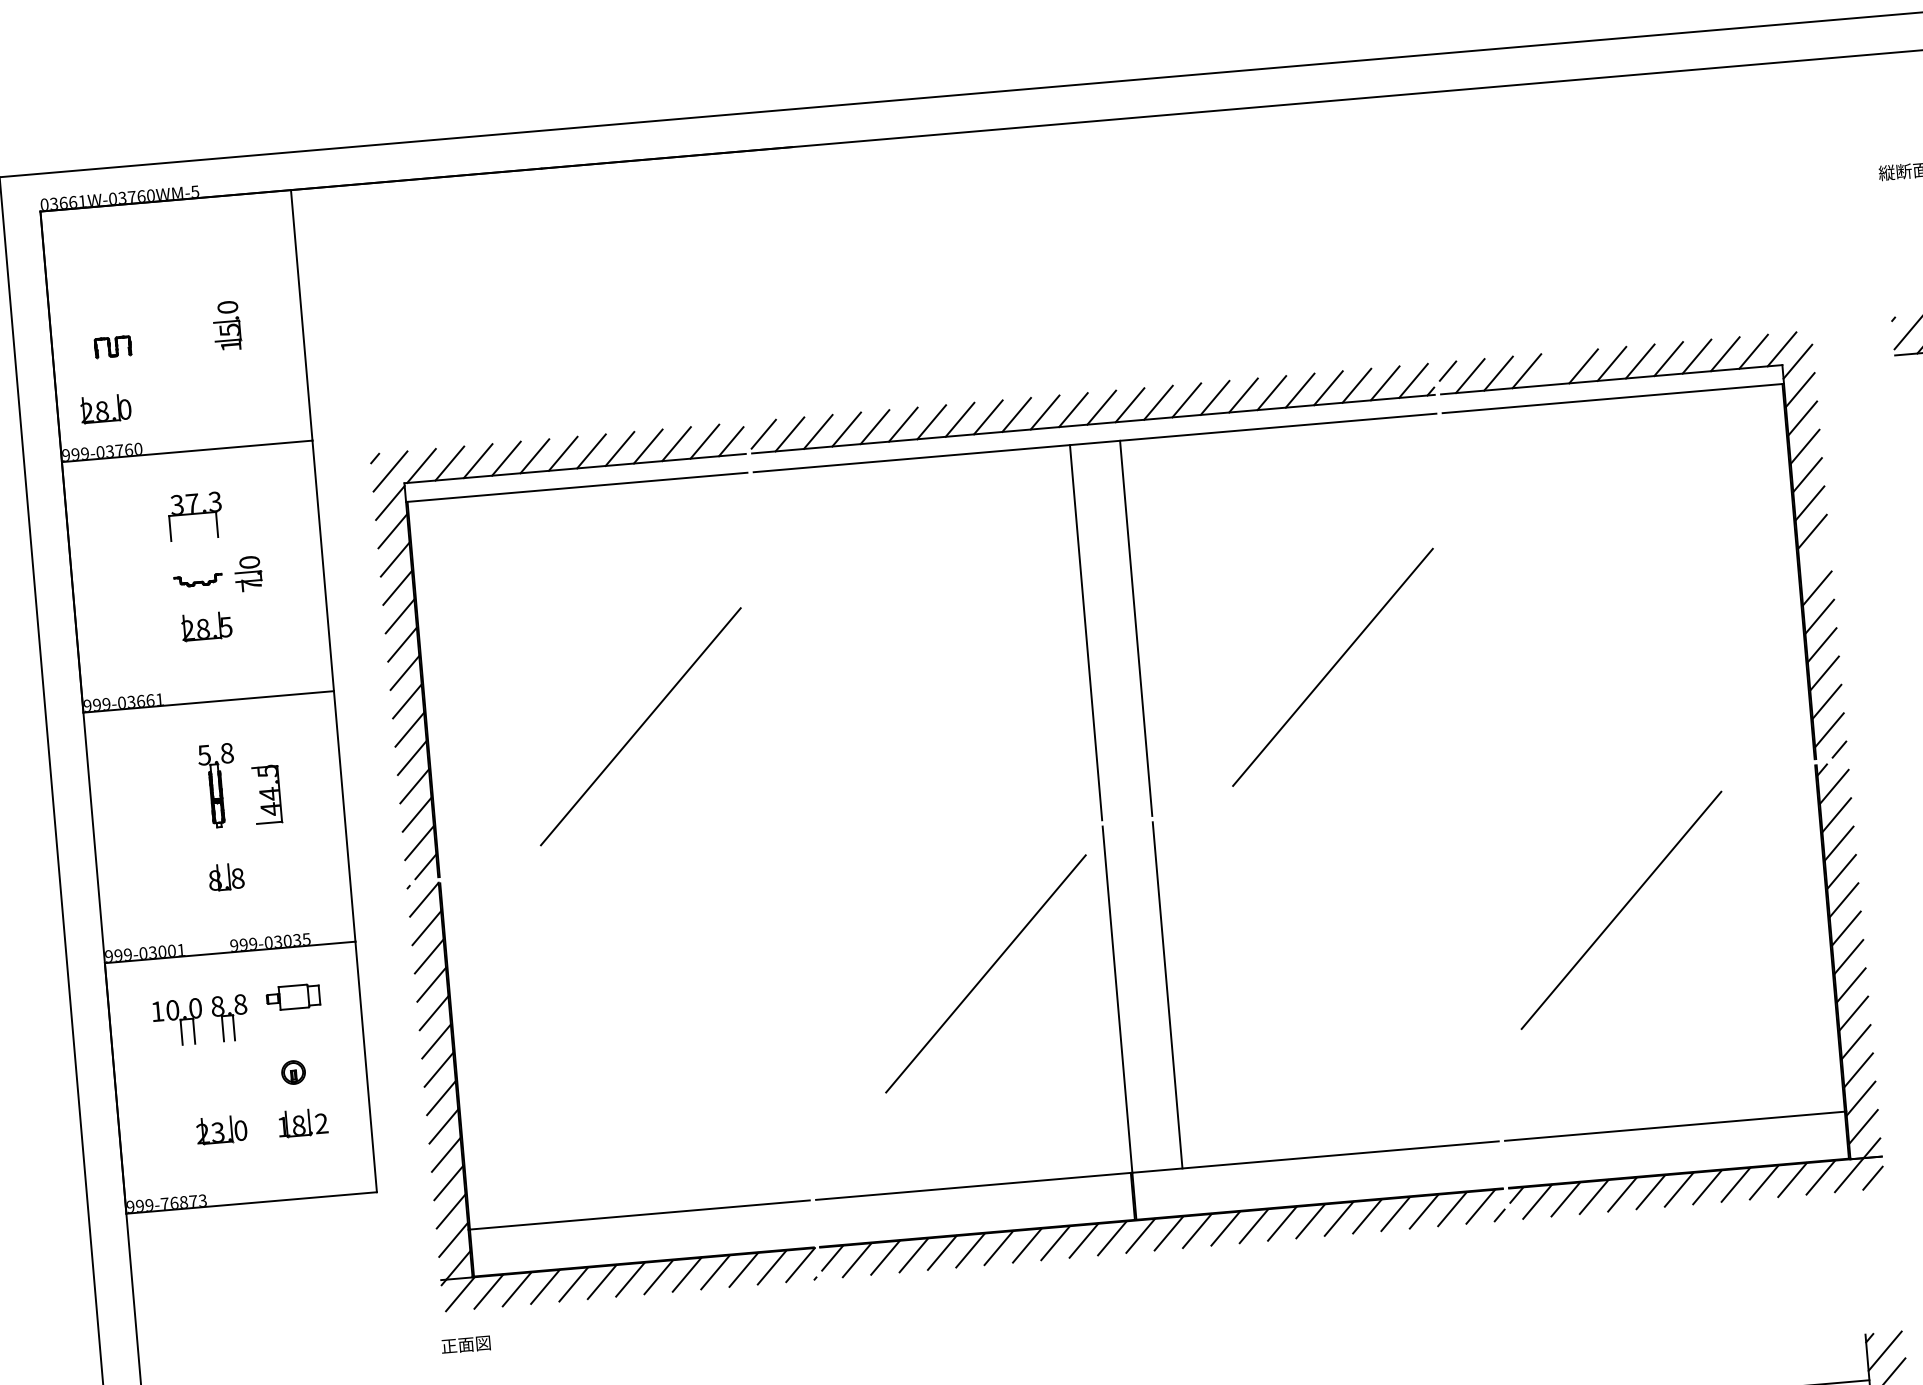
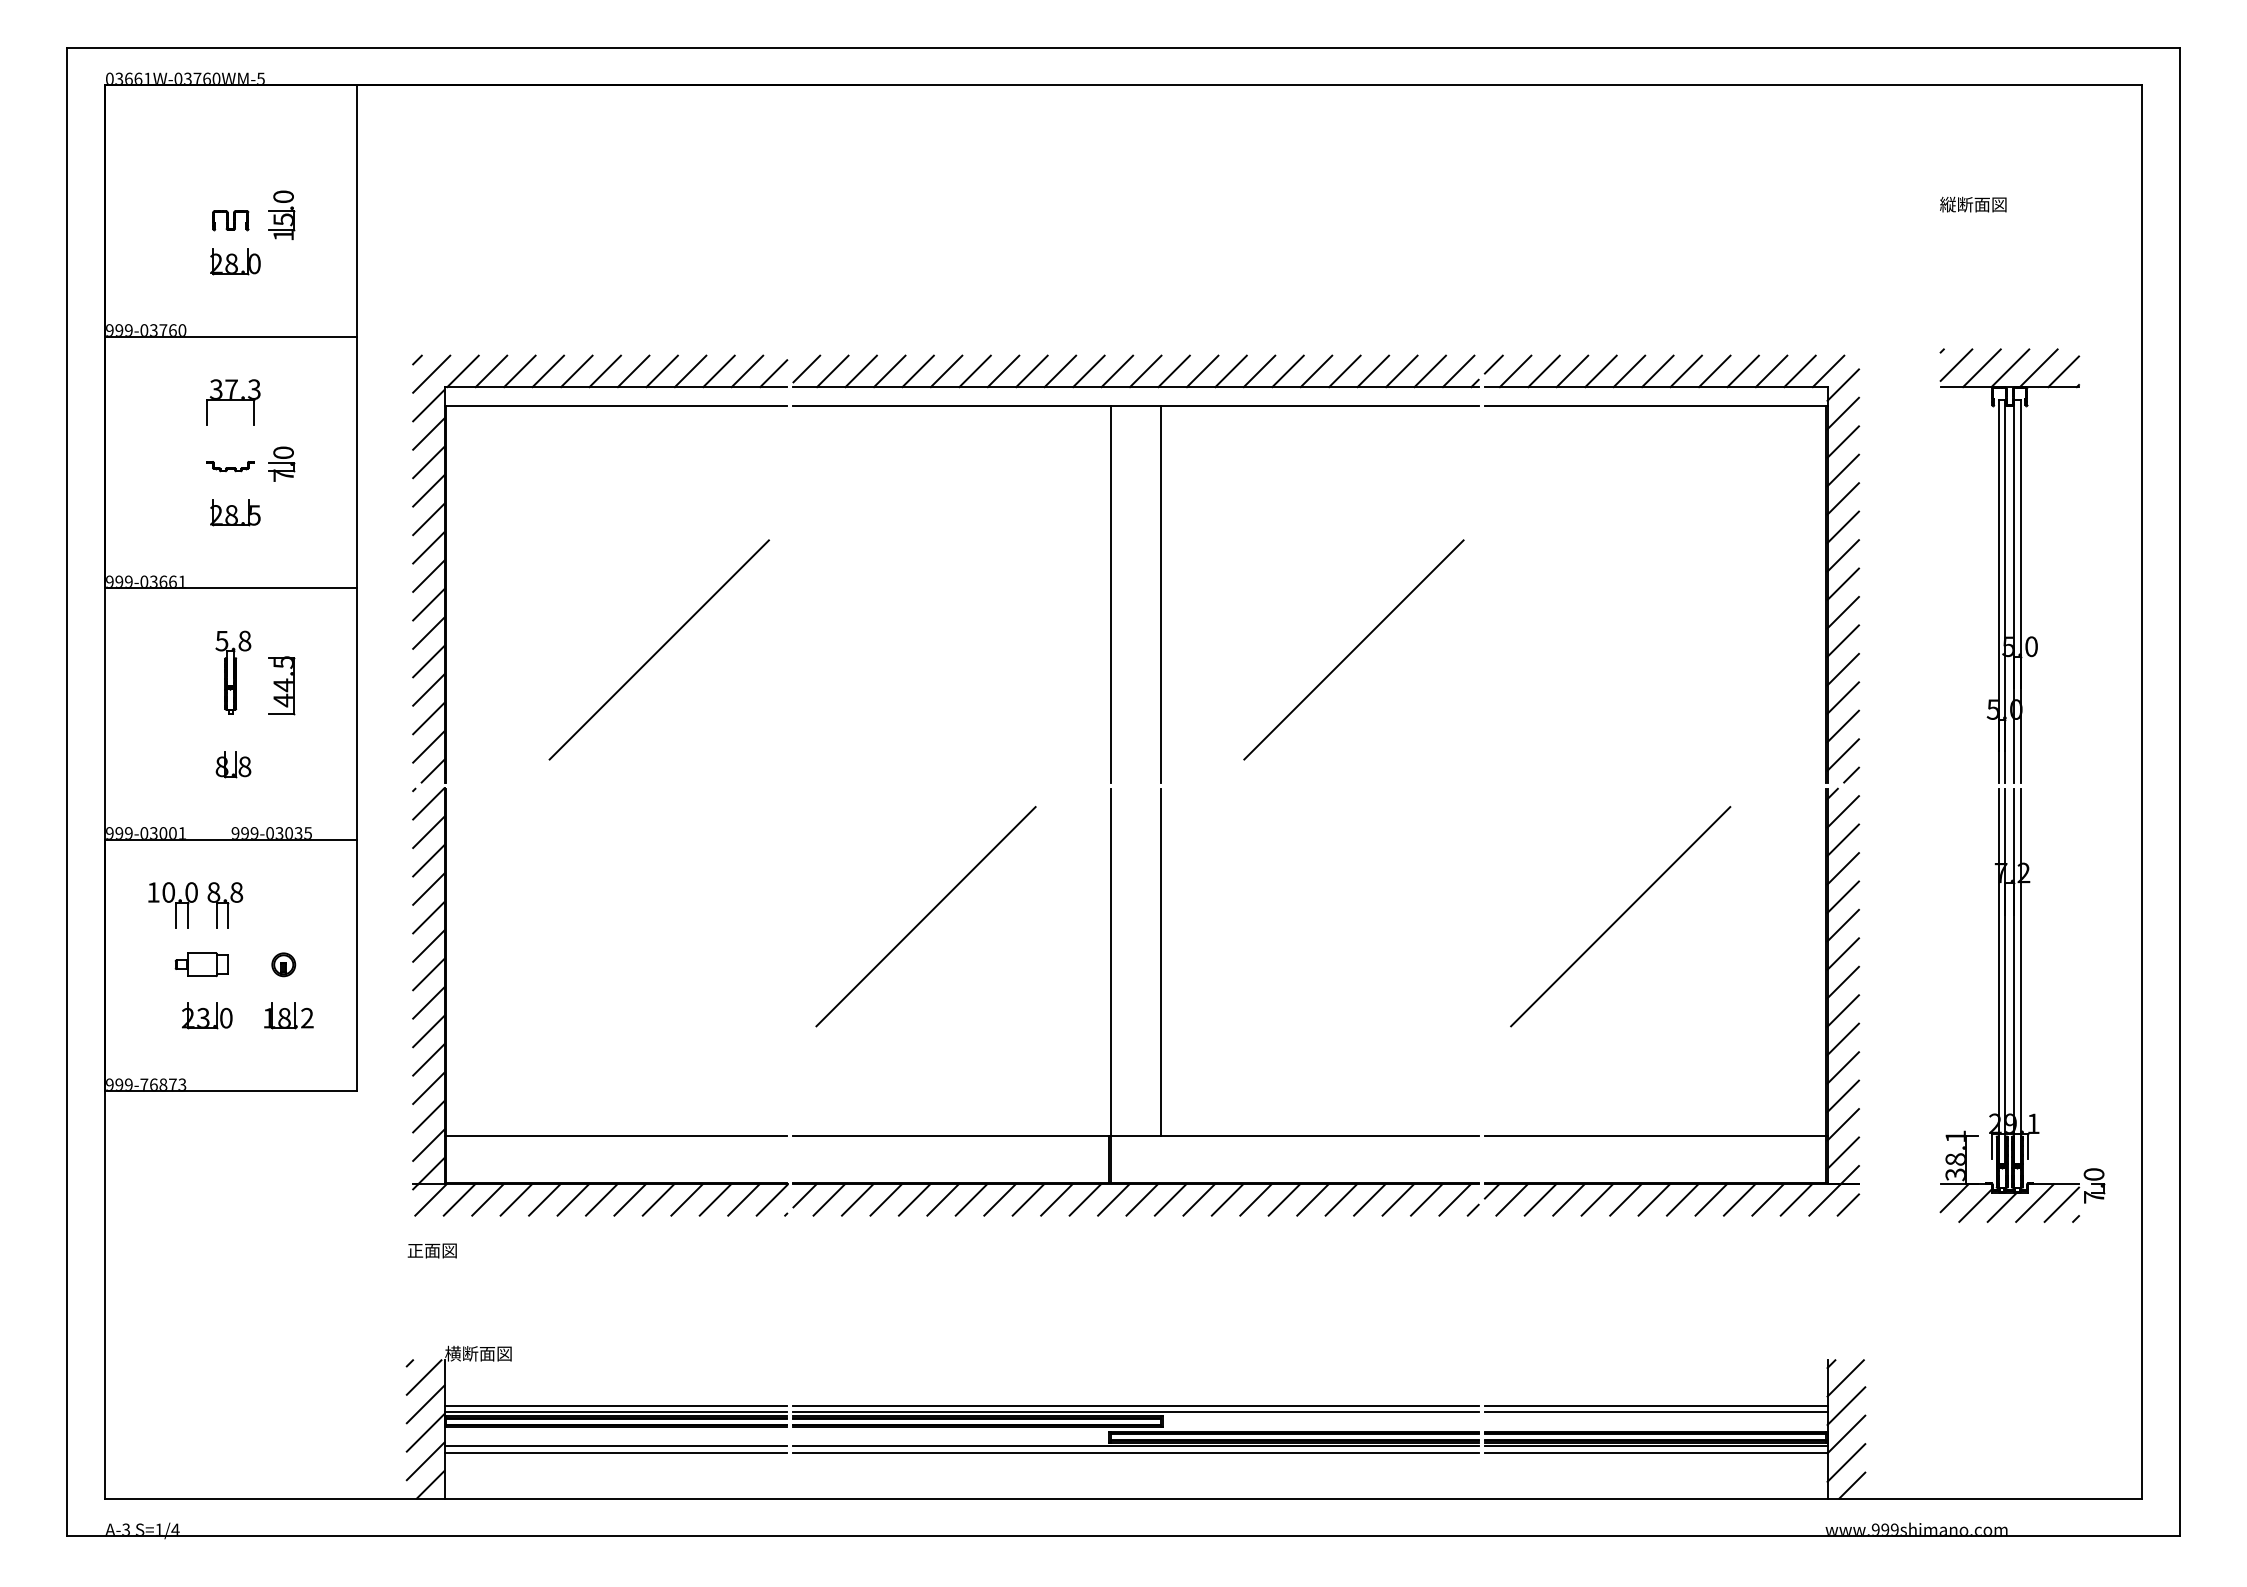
part: (112, 347) -> (230, 220), moved
line: (1554, 368) -> (1600, 371), added
part: (105, 408) -> (235, 261), moved
line: (1814, 559) -> (1842, 583), added
line: (985, 973) -> (925, 916), moved
part: (292, 997) -> (201, 964), moved

